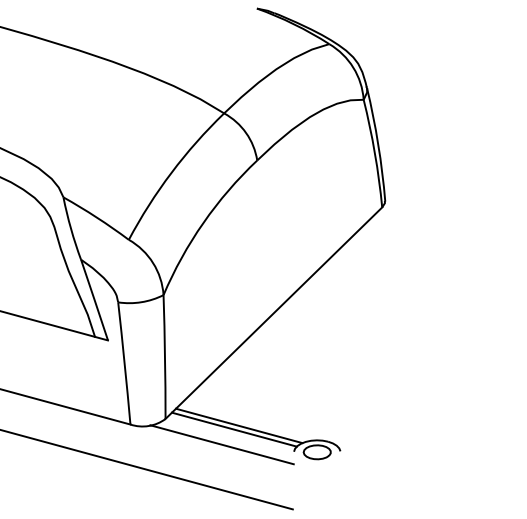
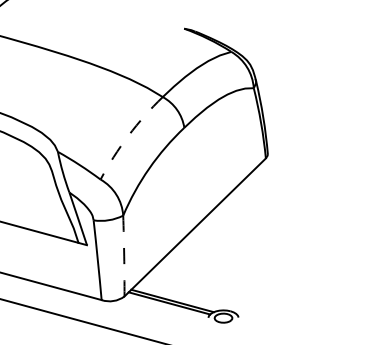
arc: (171, 172) -> (128, 135), solid -> dashed
arc: (165, 357) -> (124, 256), solid -> dashed
line: (222, 443) -> (161, 312), removed

